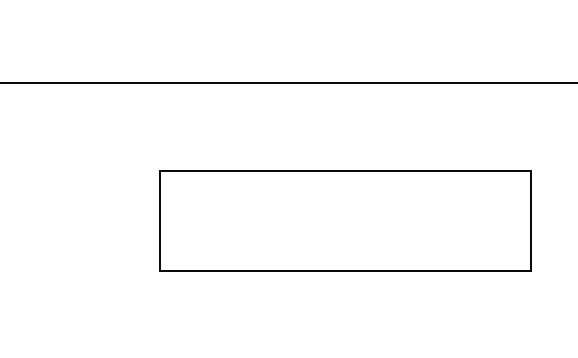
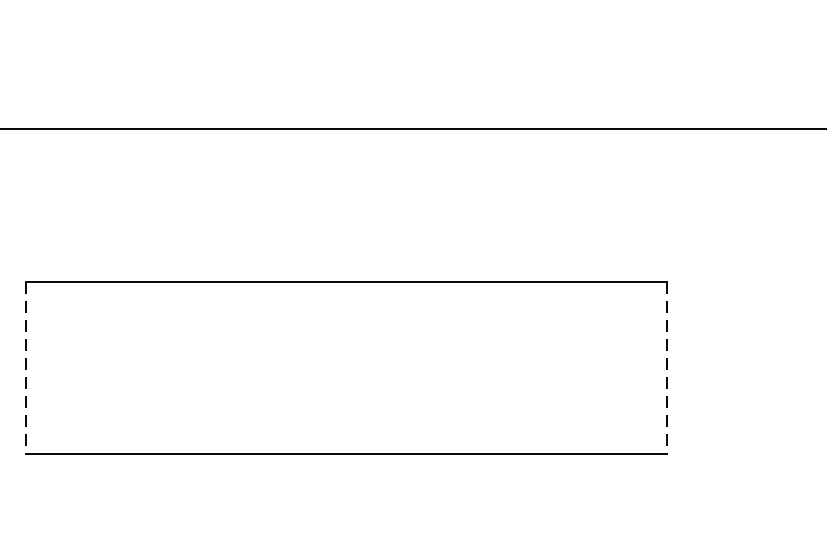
line: (160, 221) -> (26, 368), solid -> dashed
line: (530, 221) -> (666, 368), solid -> dashed

